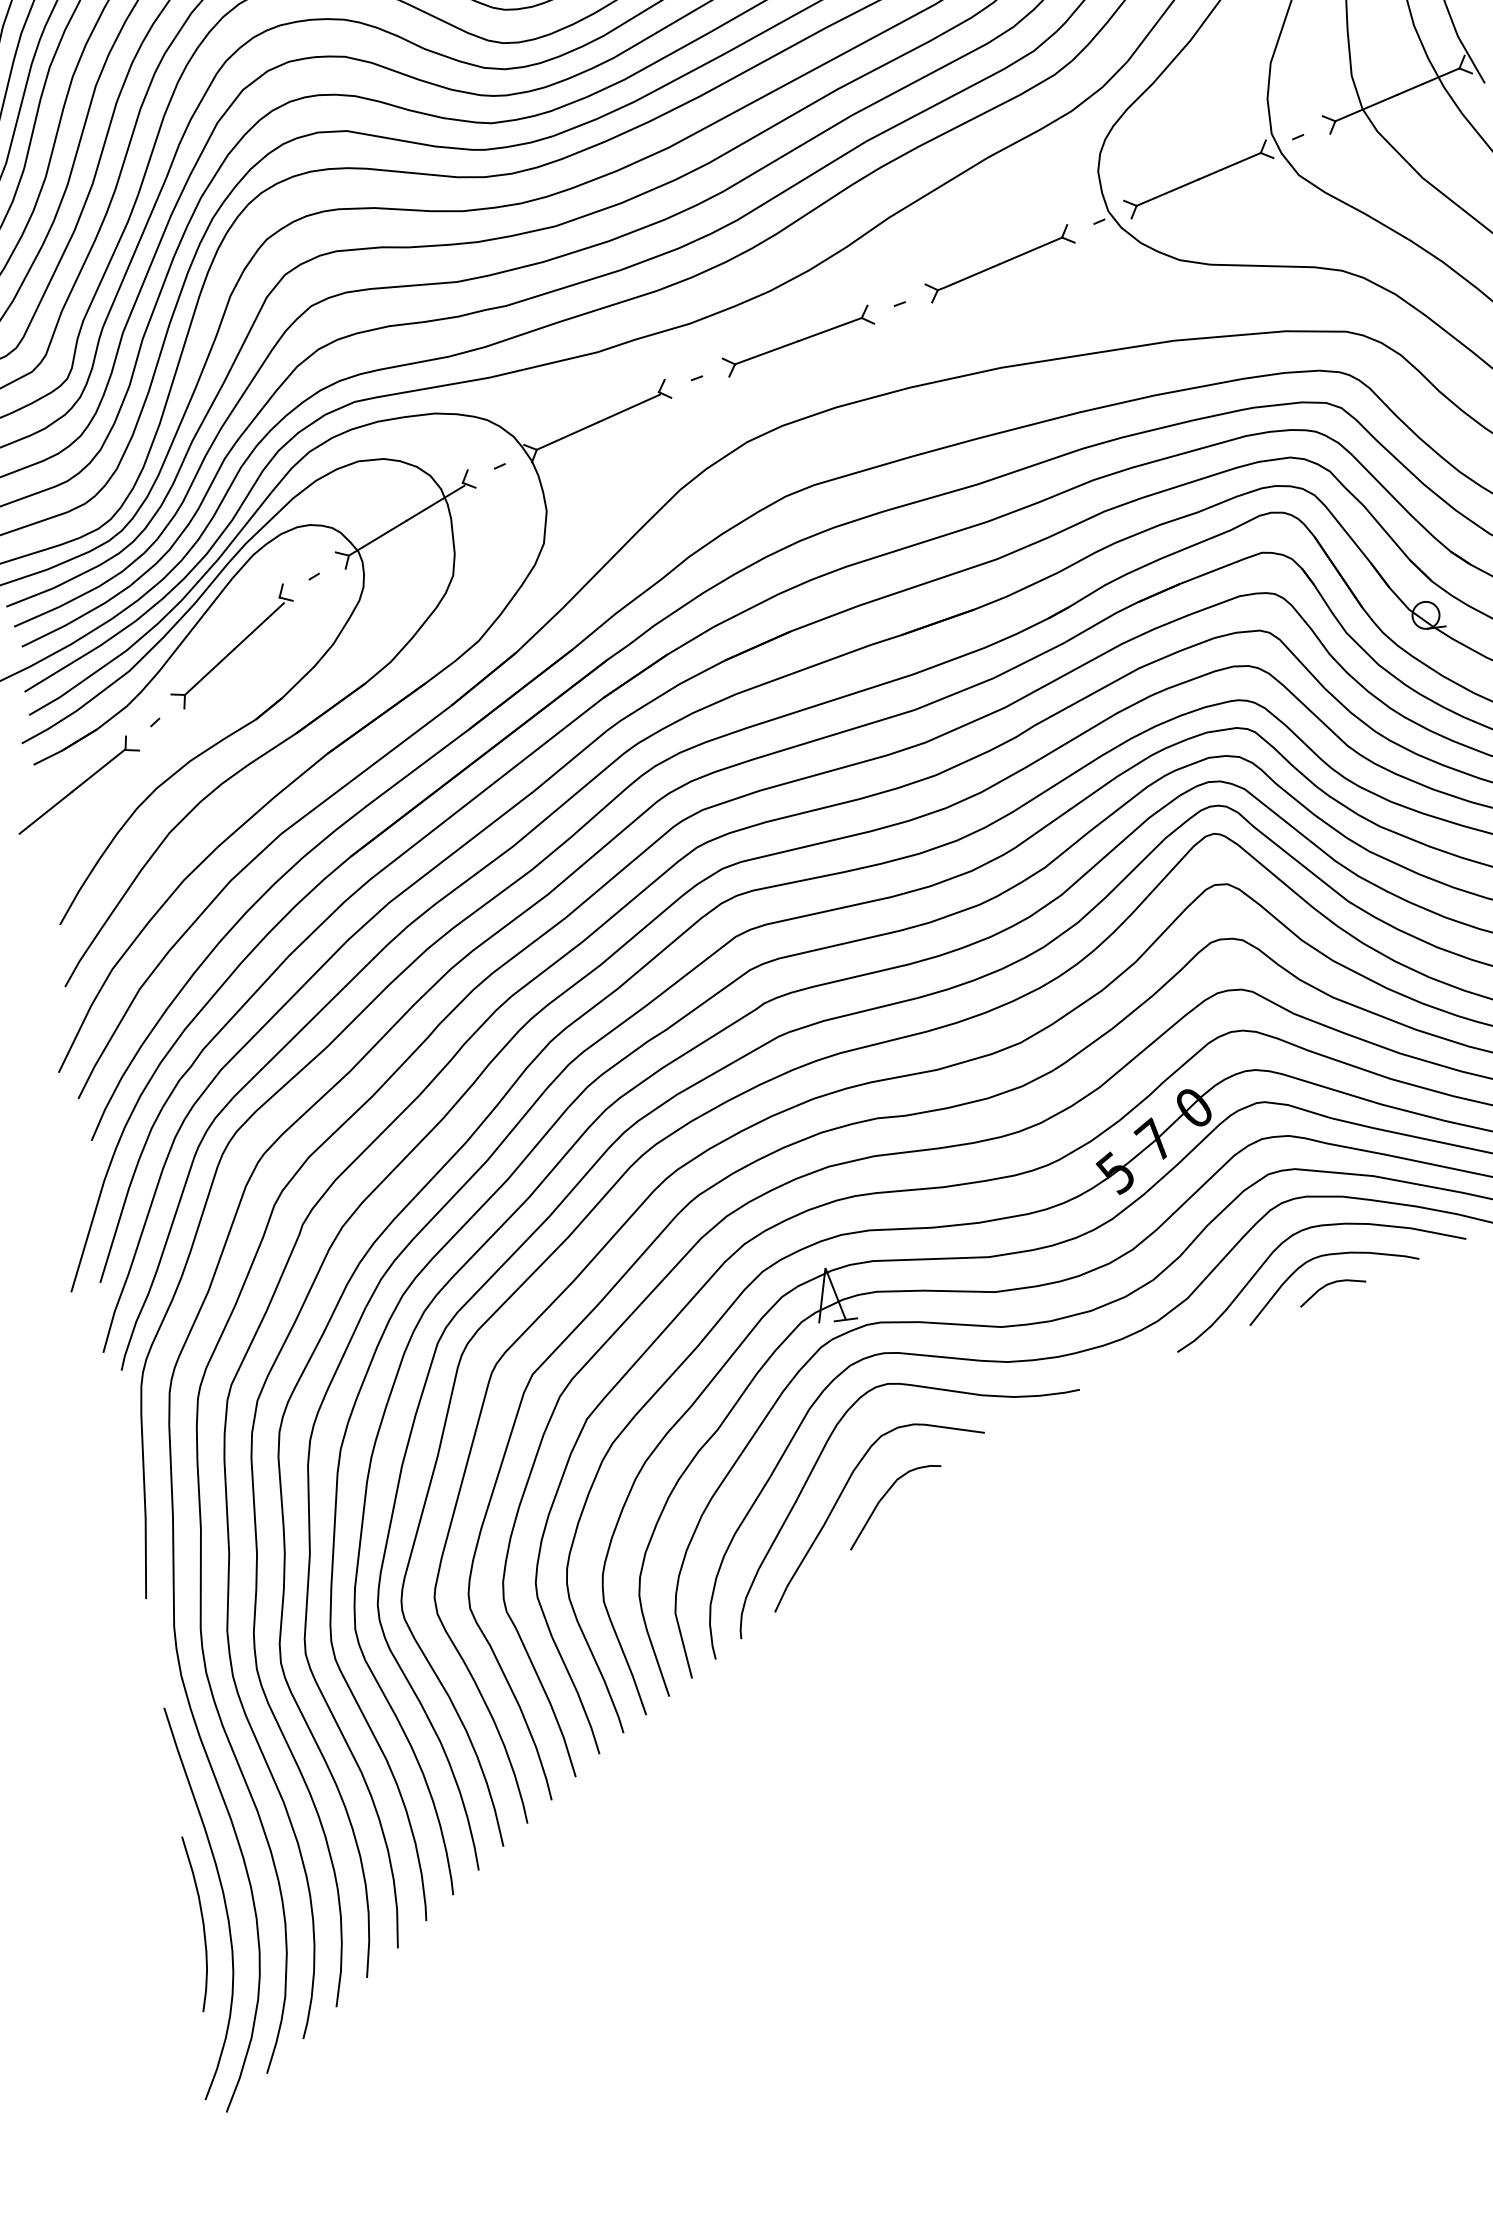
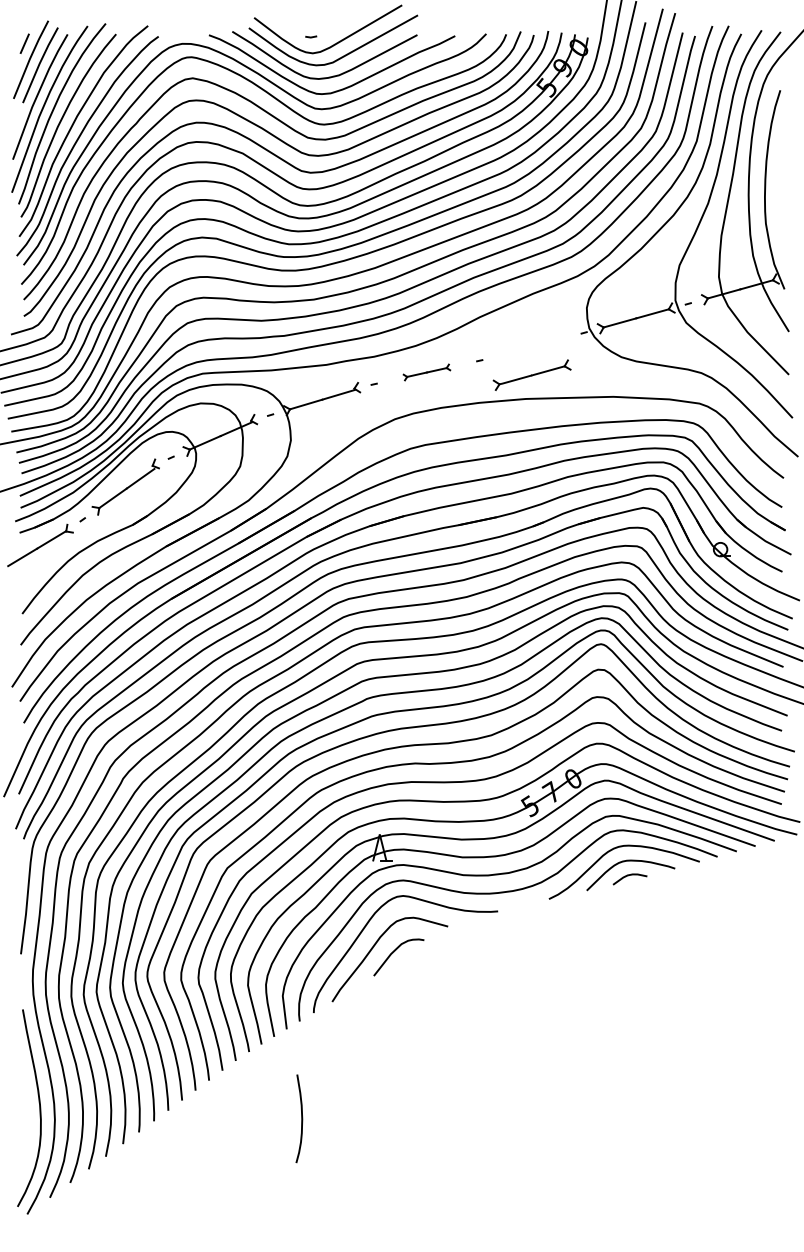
part: (998, 262) -> (531, 374), moved
part: (797, 341) -> (426, 372), size x0.6
curve: (201, 1922) -> (301, 1118), moved

